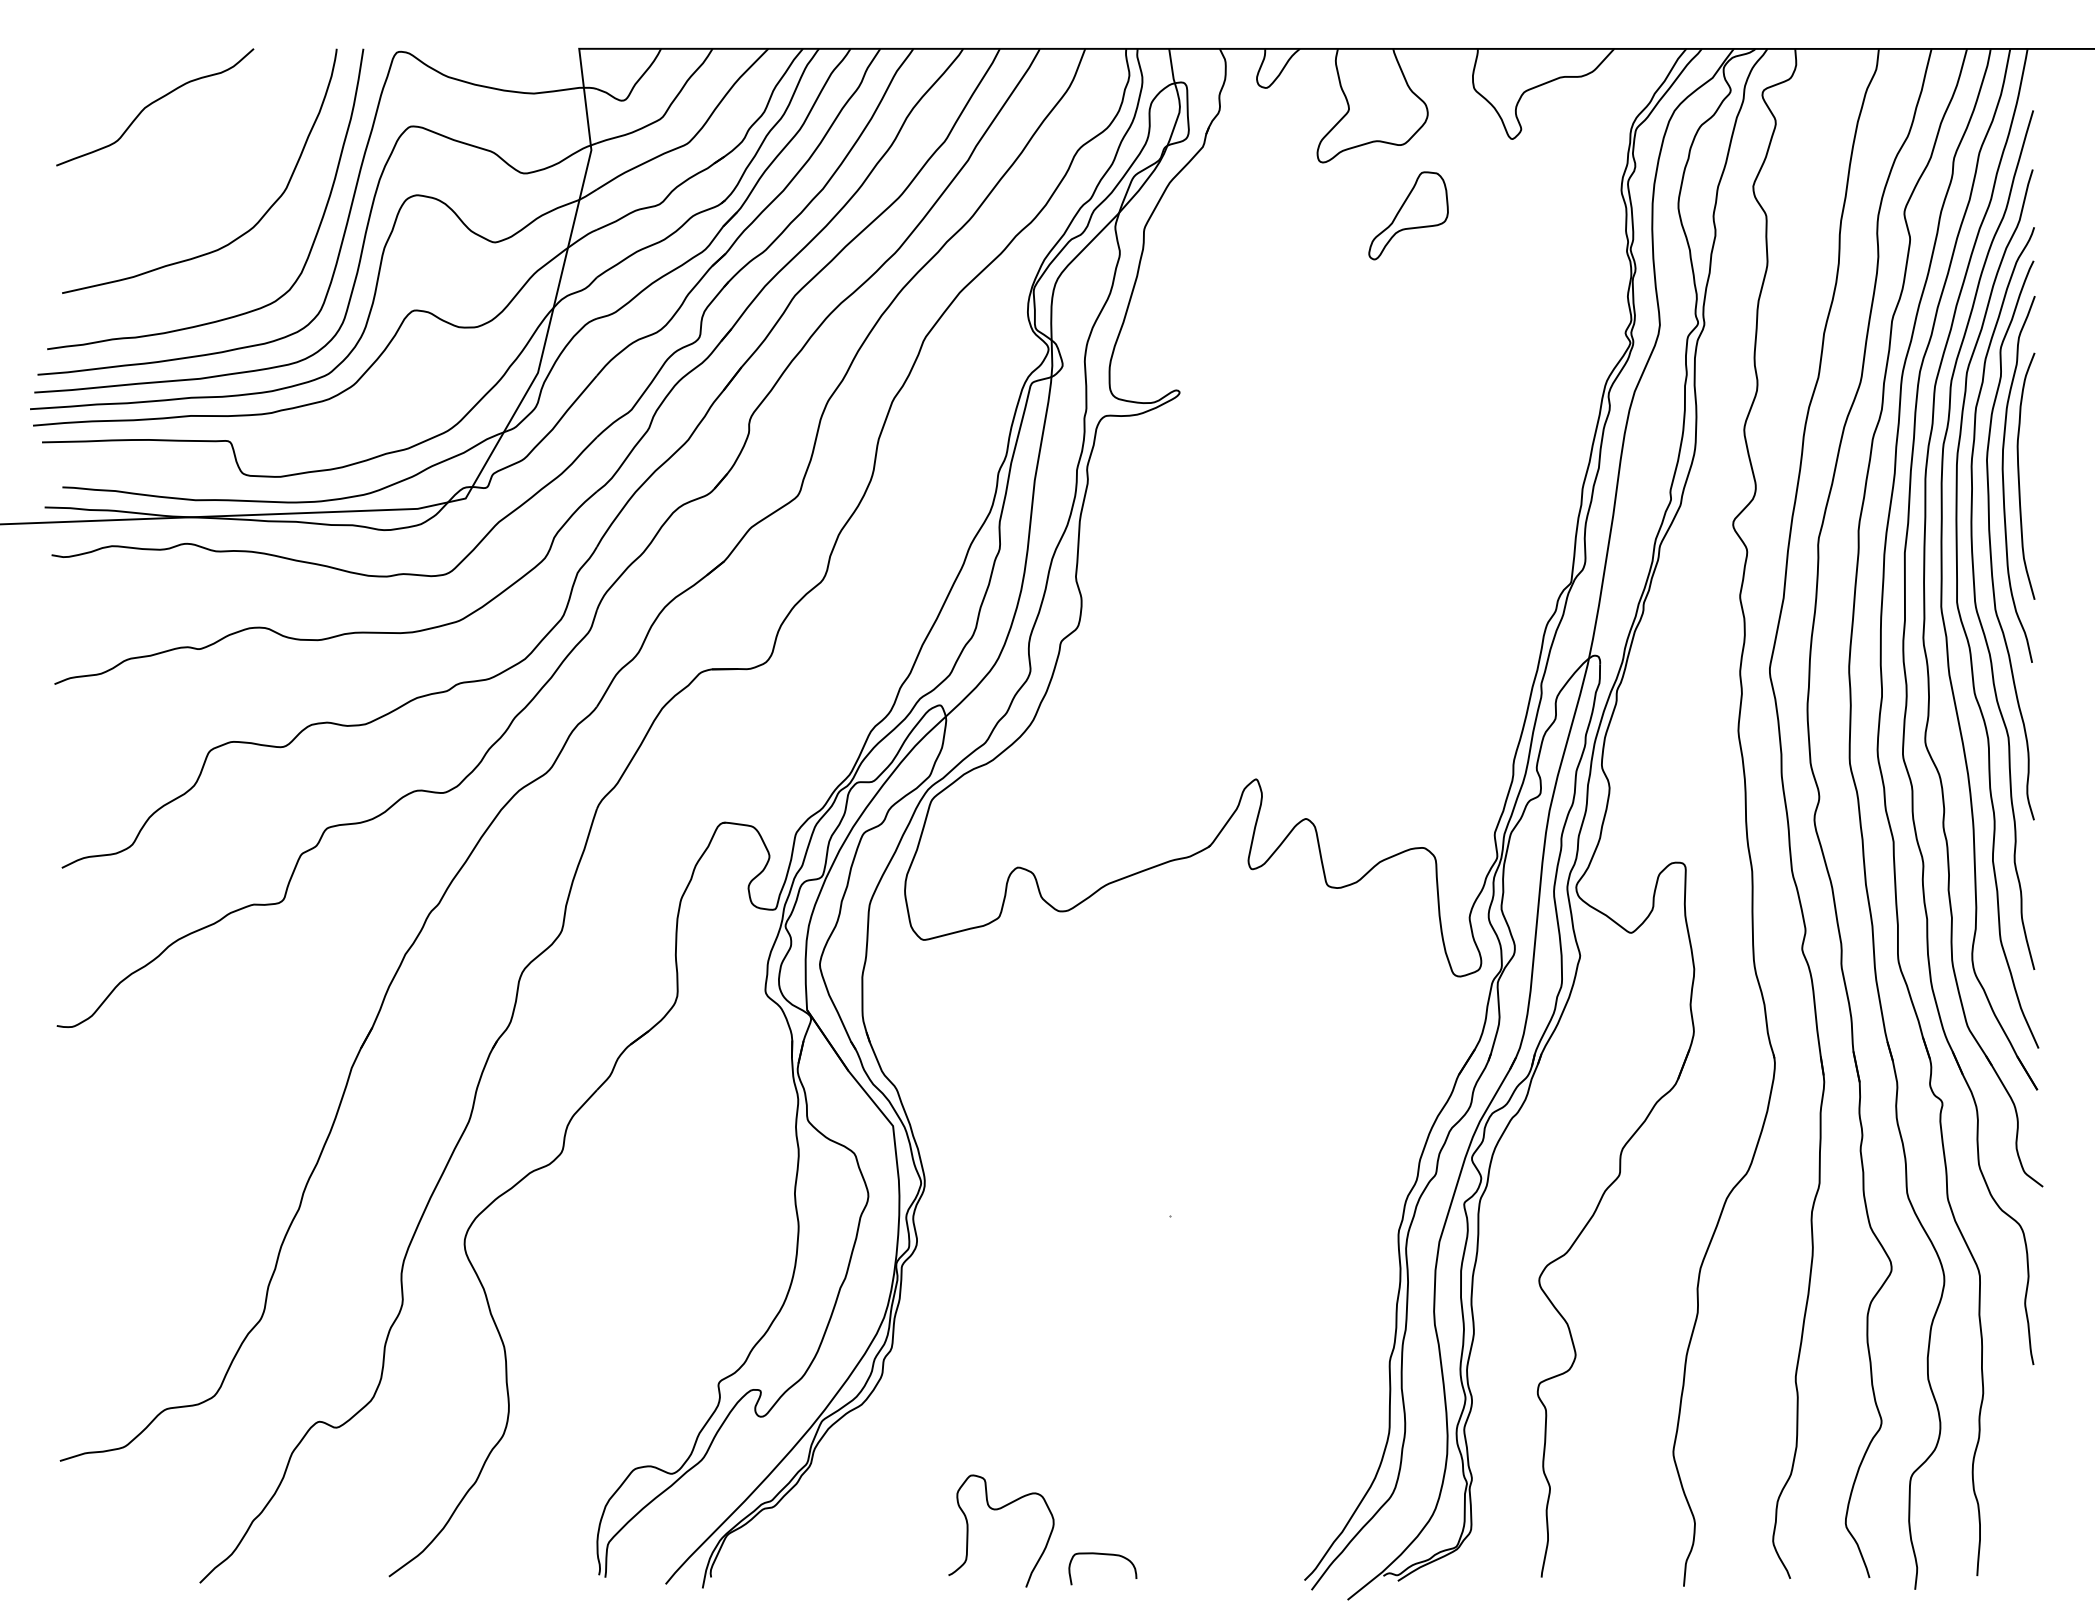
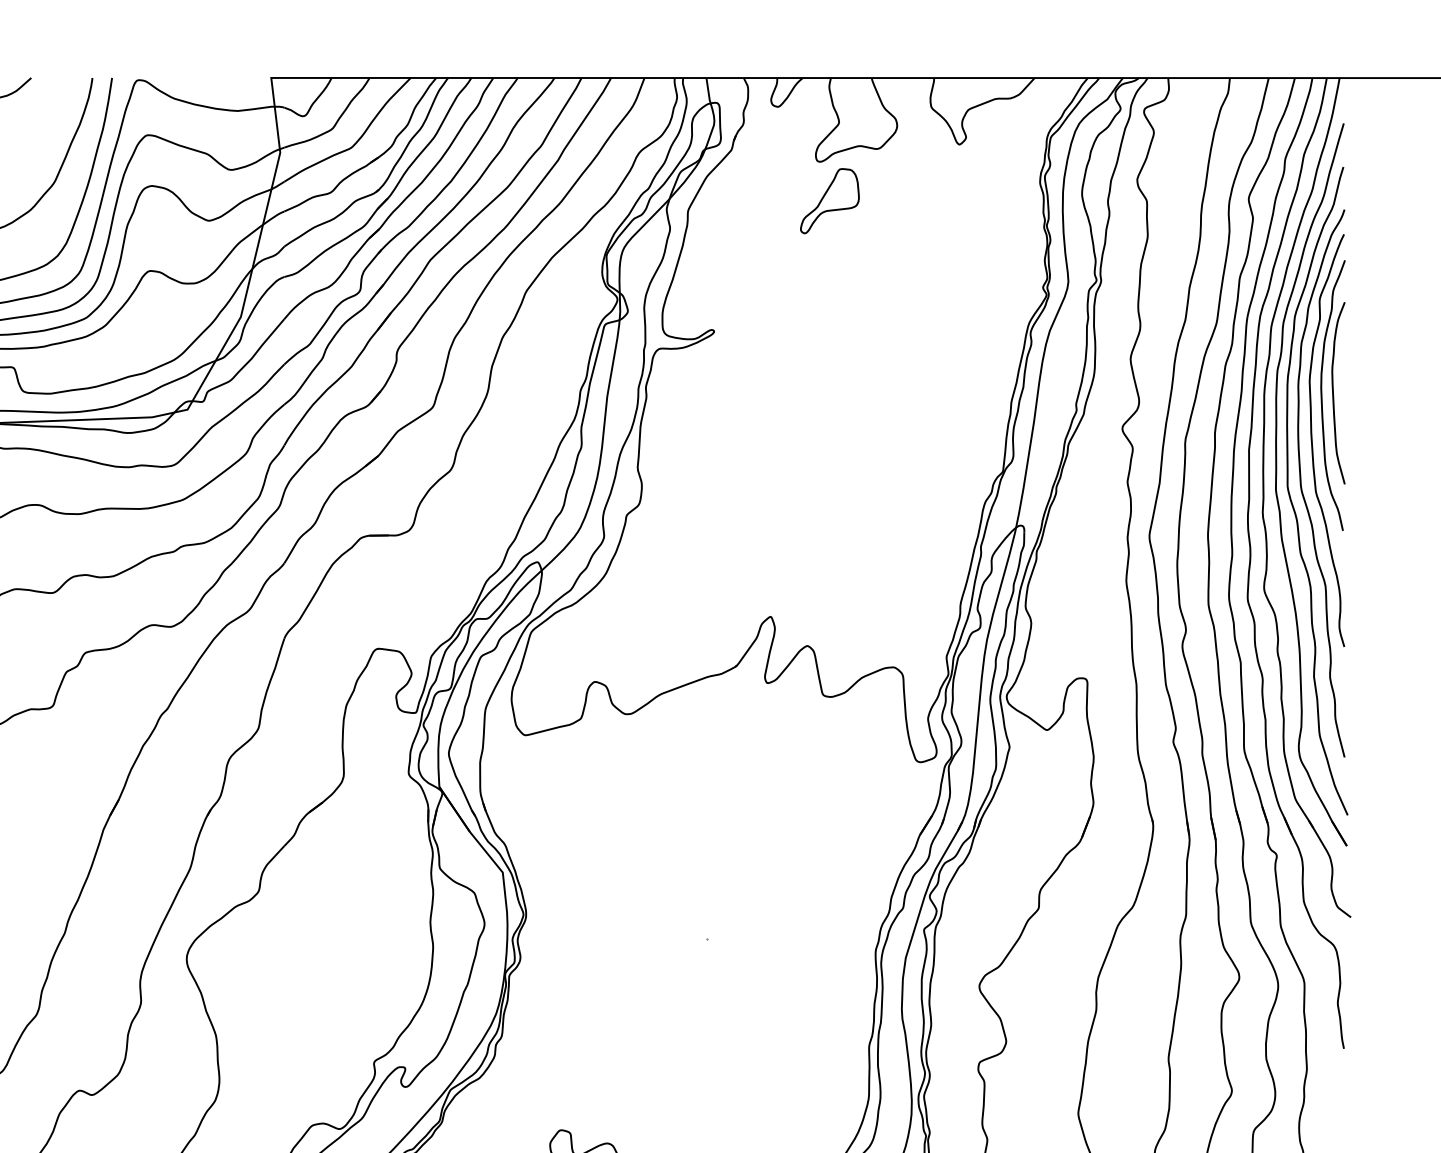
part: (1408, 215) -> (829, 200), moved

